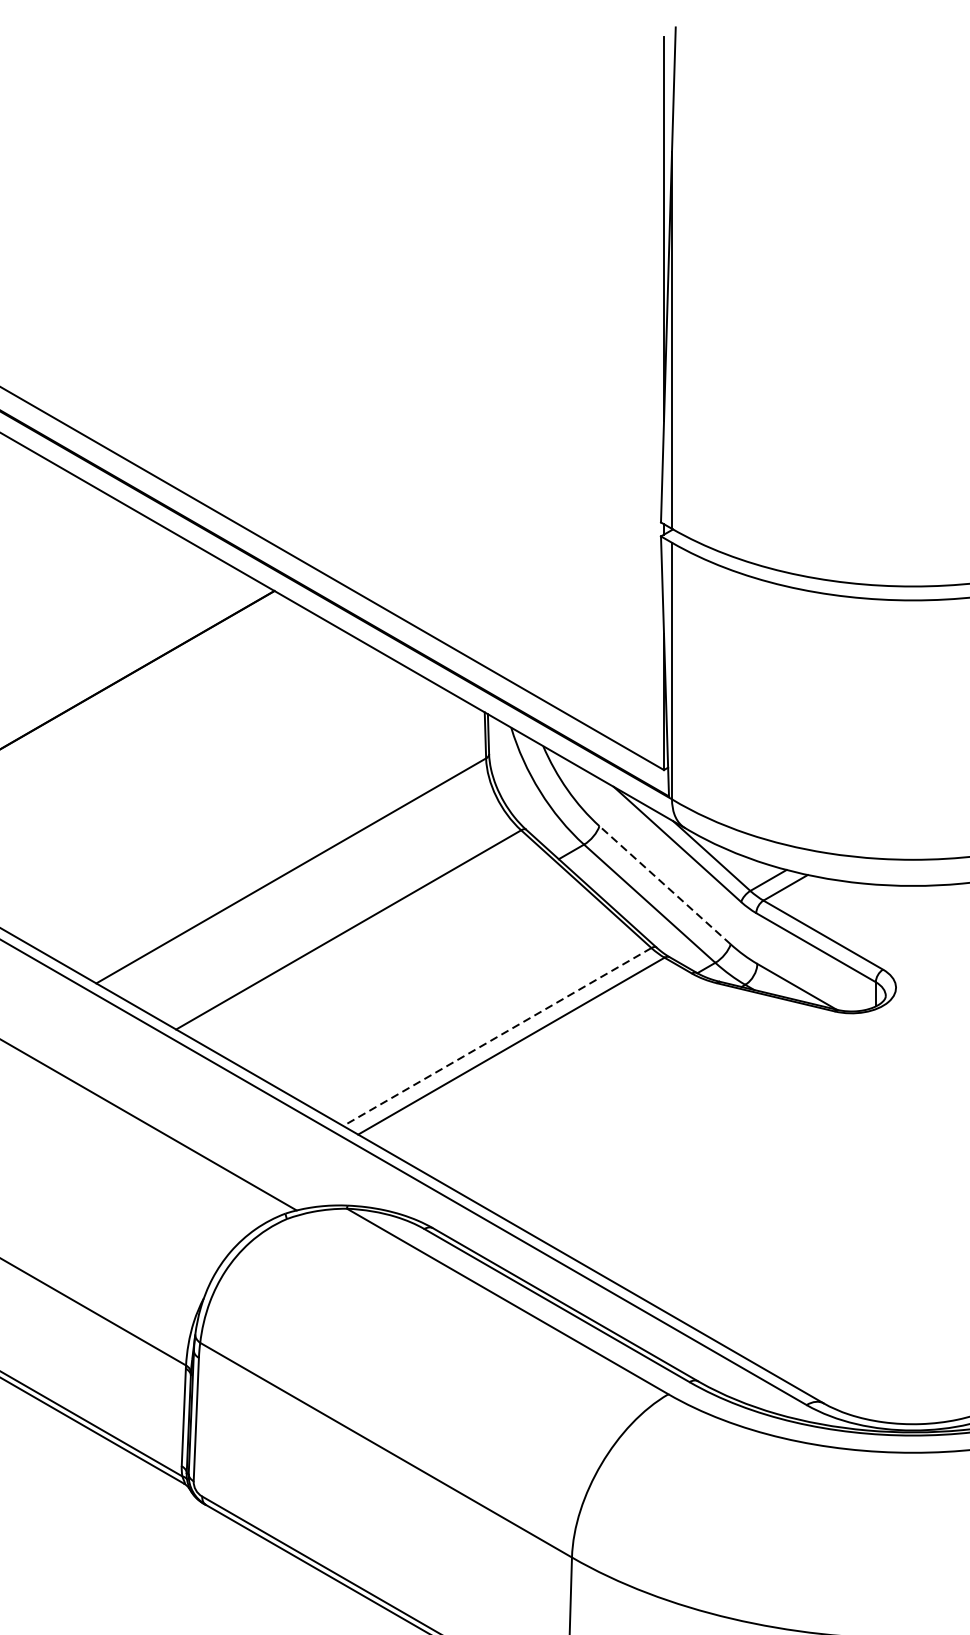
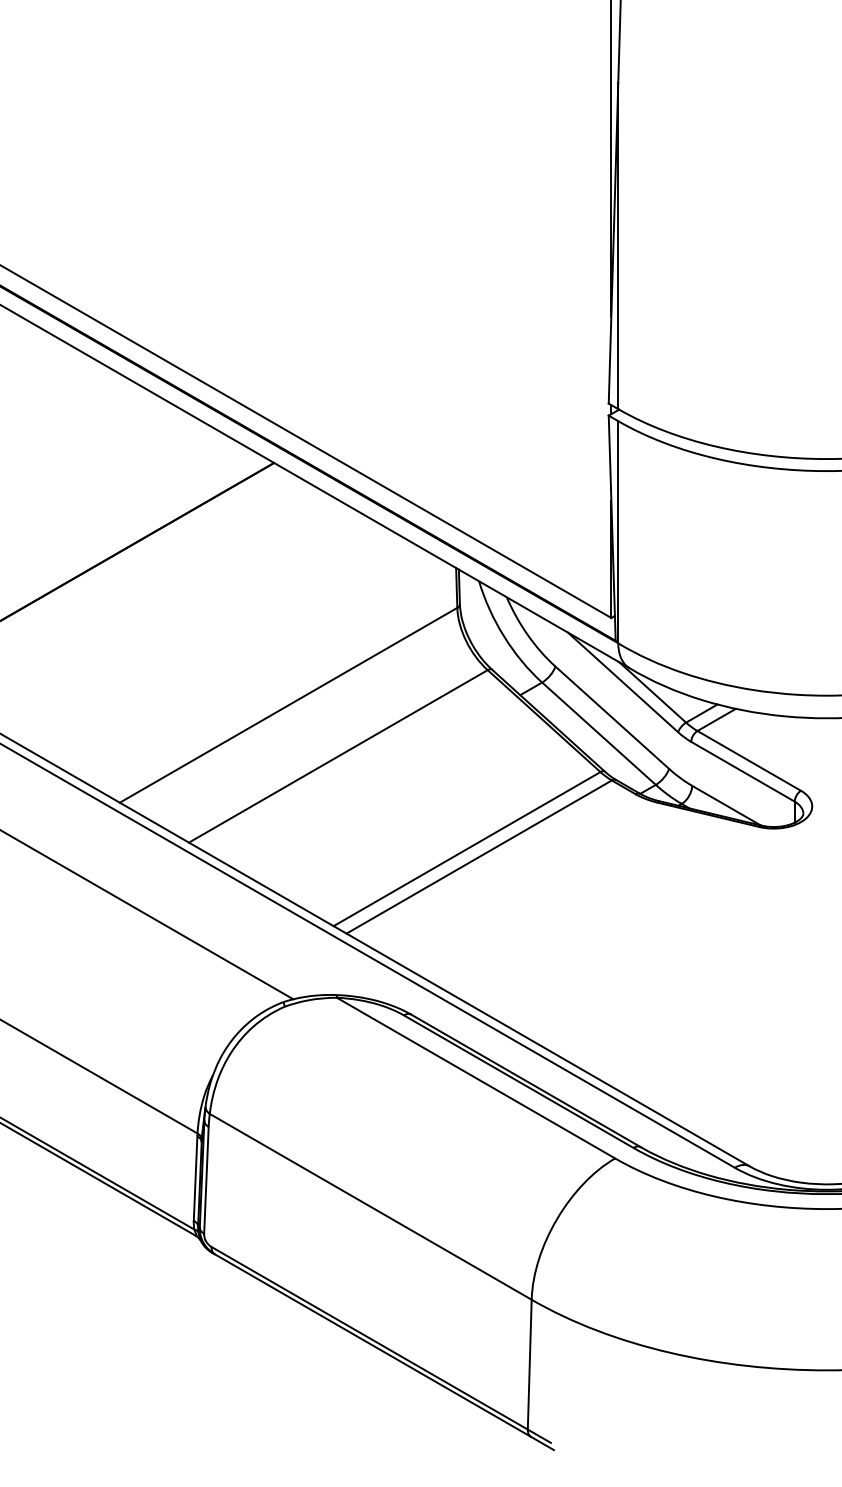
line: (664, 884) -> (611, 717), dashed -> solid
line: (496, 1037) -> (466, 849), dashed -> solid

